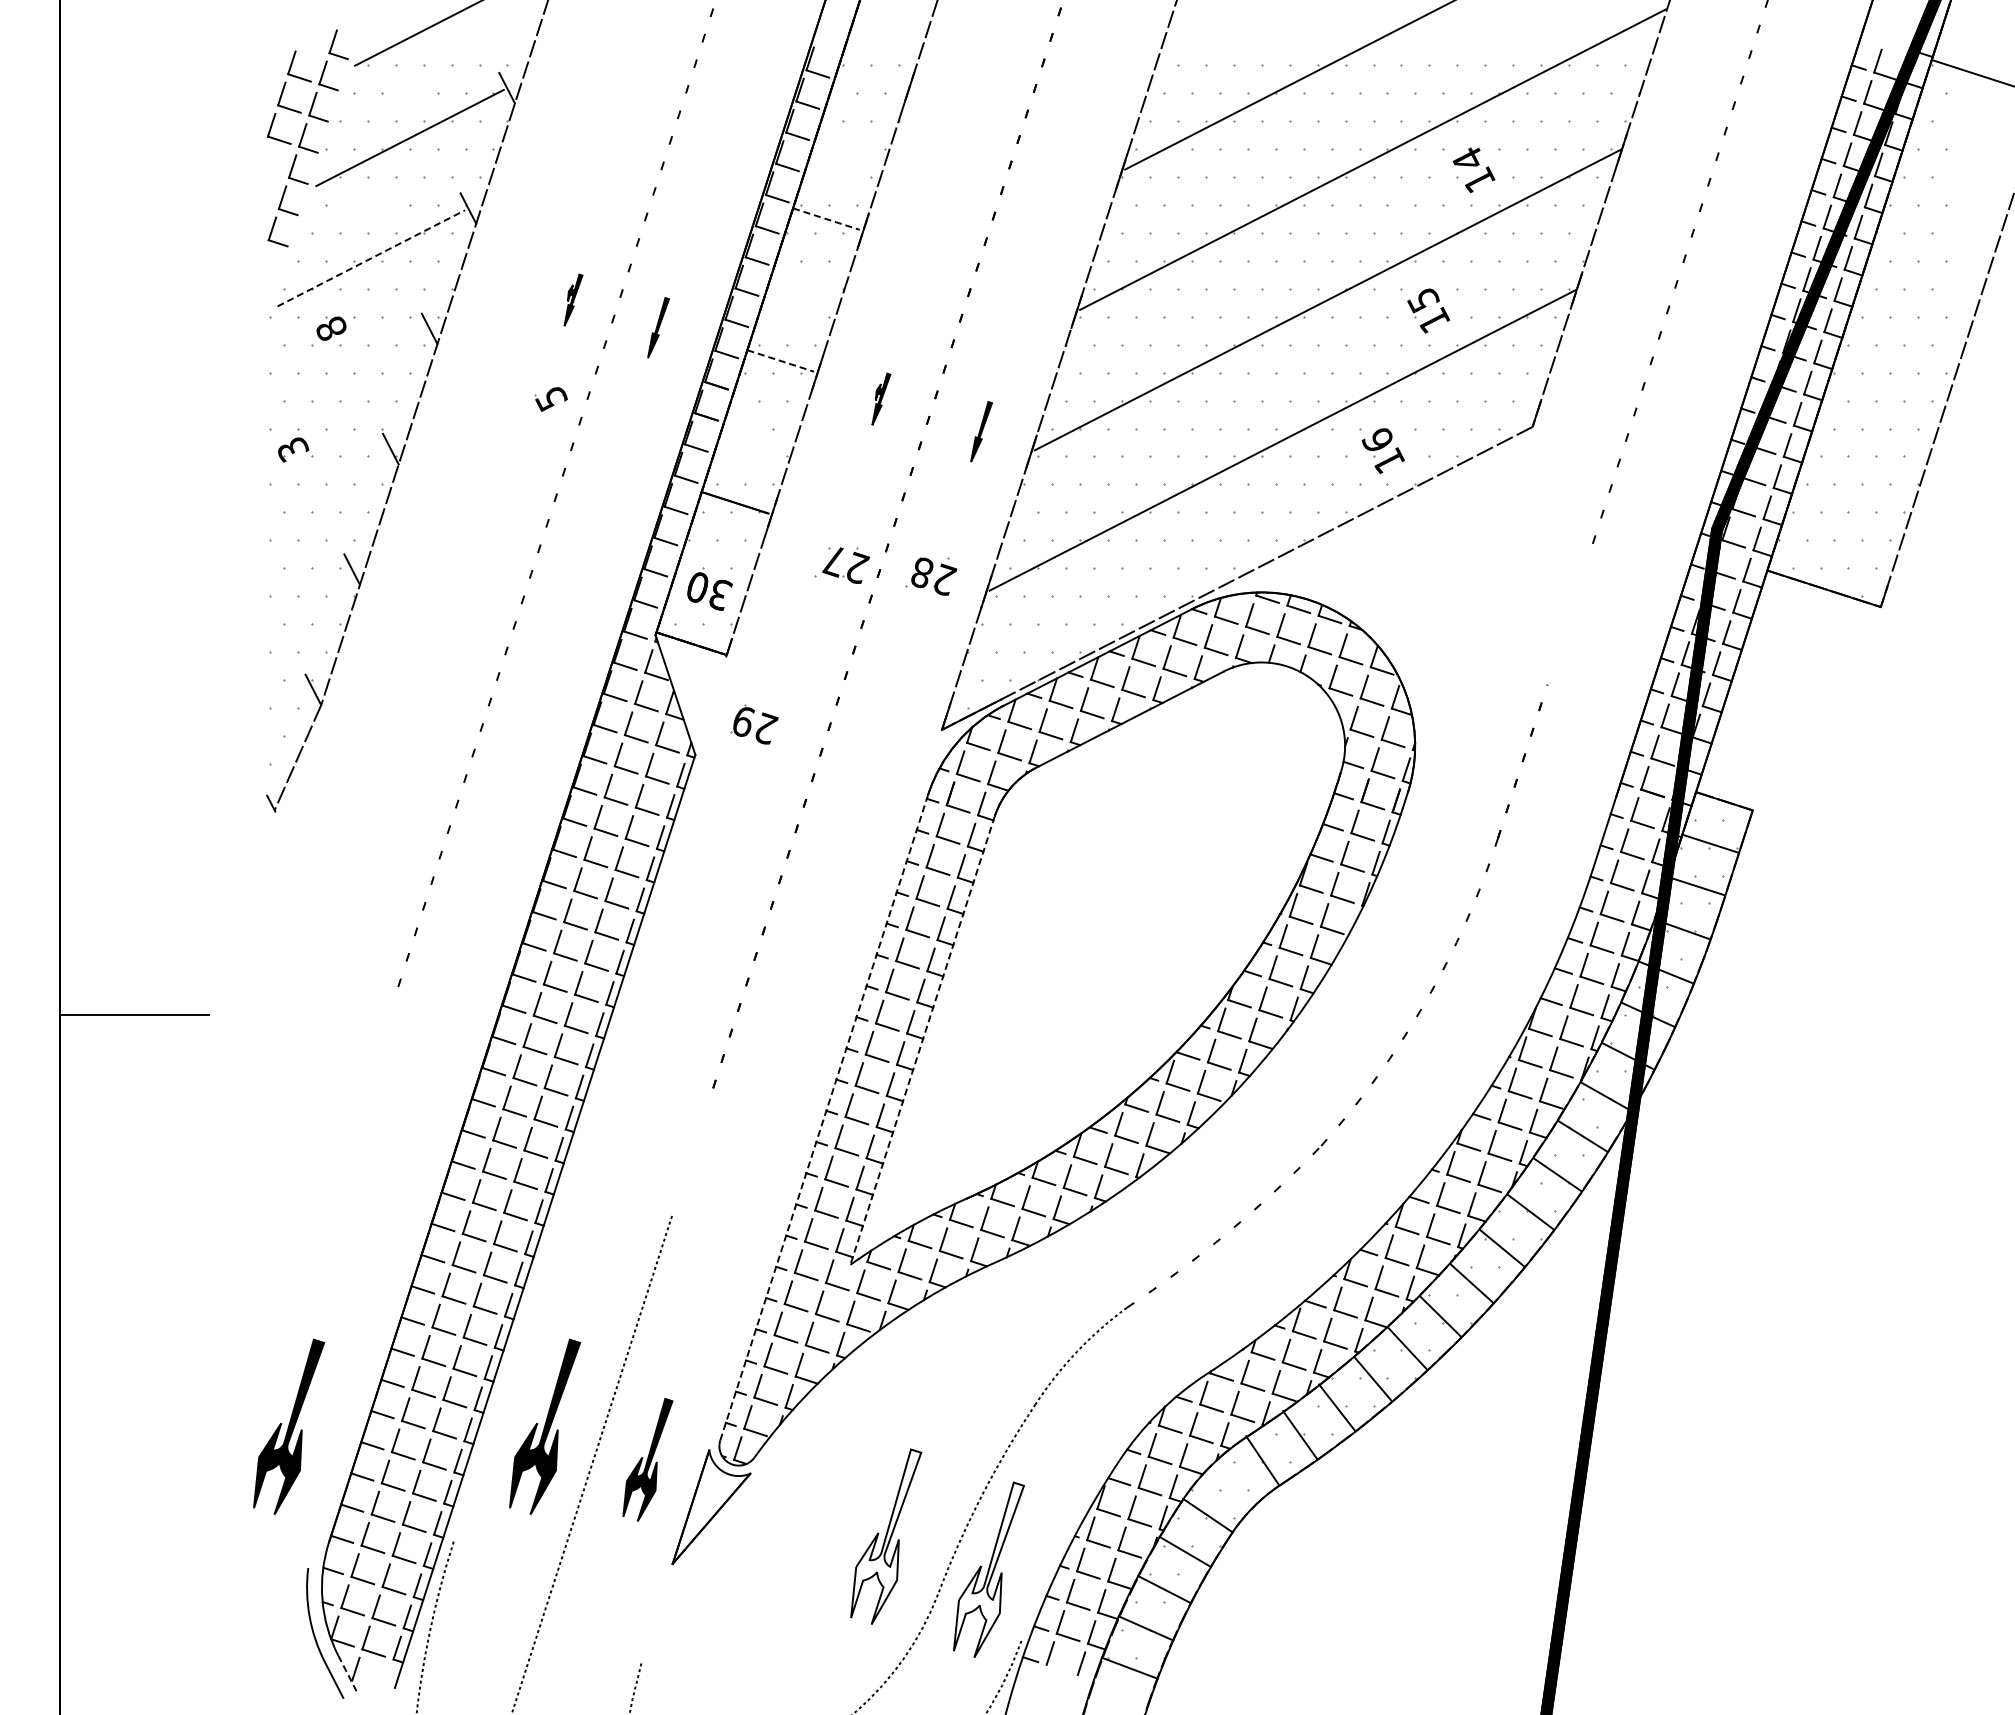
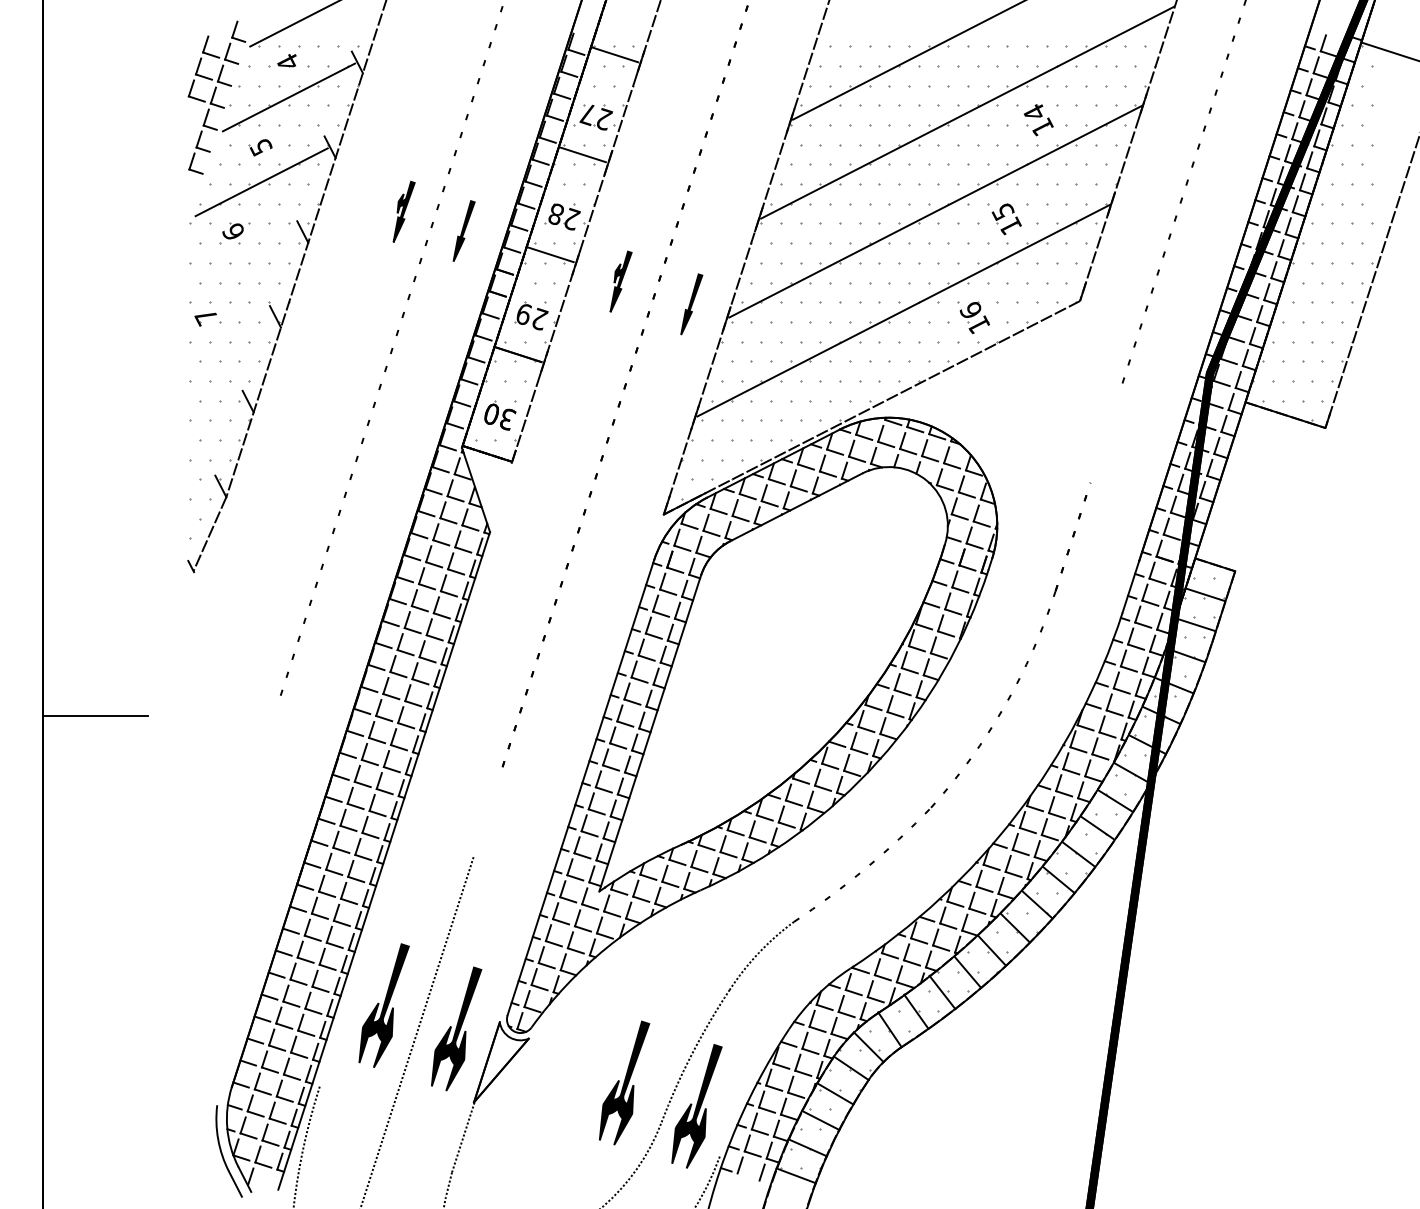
line: (871, 77) -> (614, 54), added
part: (406, 85) -> (286, 60), added
line: (826, 219) -> (582, 154), dashed -> solid
line: (371, 258) -> (261, 182), dashed -> solid
part: (573, 299) -> (404, 211), size x1.67
part: (658, 327) -> (464, 231), size x1.43
text: (330, 328) -> (232, 231), 8 -> 6
line: (781, 361) -> (550, 254), dashed -> solid
part: (881, 398) -> (621, 281), size x1.67
part: (550, 399) -> (260, 147), moved
part: (981, 431) -> (691, 304), size x1.43
text: (292, 450) -> (206, 317), 3 -> 7
part: (834, 561) -> (588, 114), moved
part: (931, 576) -> (562, 216), moved
part: (754, 724) -> (531, 316), moved
line: (922, 1040) -> (650, 733), dashed -> solid
line: (824, 1117) -> (581, 787), dashed -> solid
part: (289, 1426) -> (204, 1005), removed
part: (647, 1459) -> (456, 1028), size x1.43
line: (1232, 1485) -> (868, 1047), added
fill: (886, 1536) -> (624, 1082), added
fill: (988, 1569) -> (696, 1106), added
line: (657, 1613) -> (463, 1137), added
line: (347, 1673) -> (244, 1179), dashed -> solid

